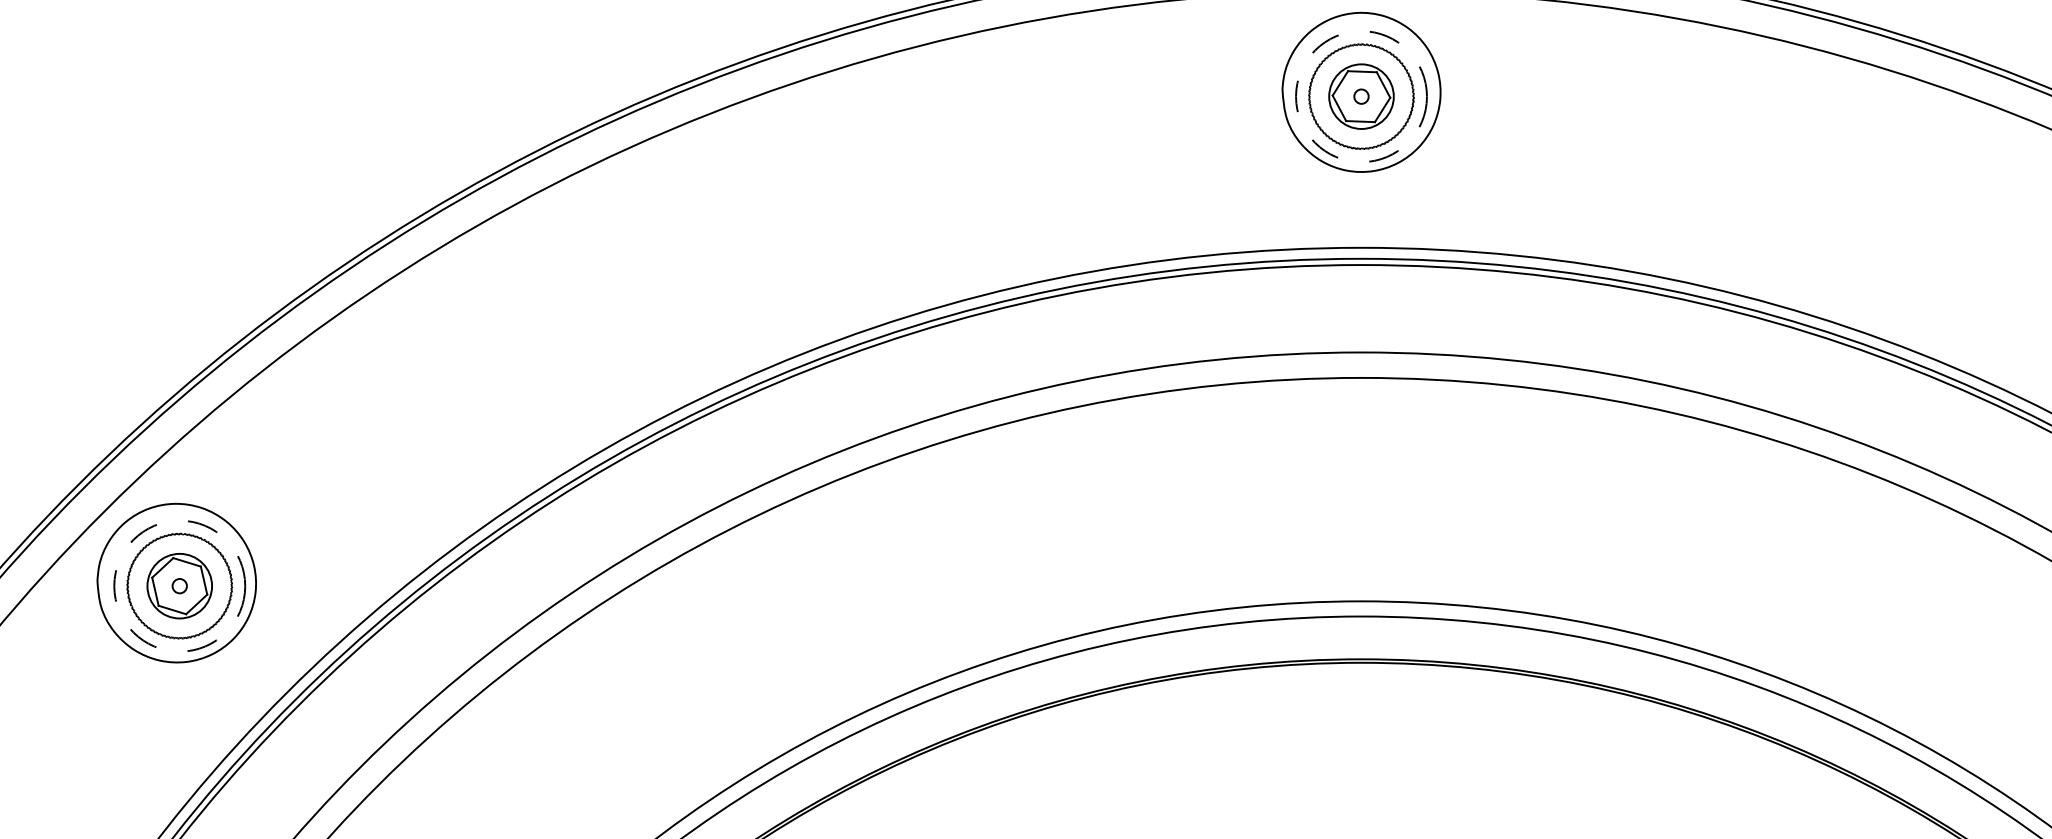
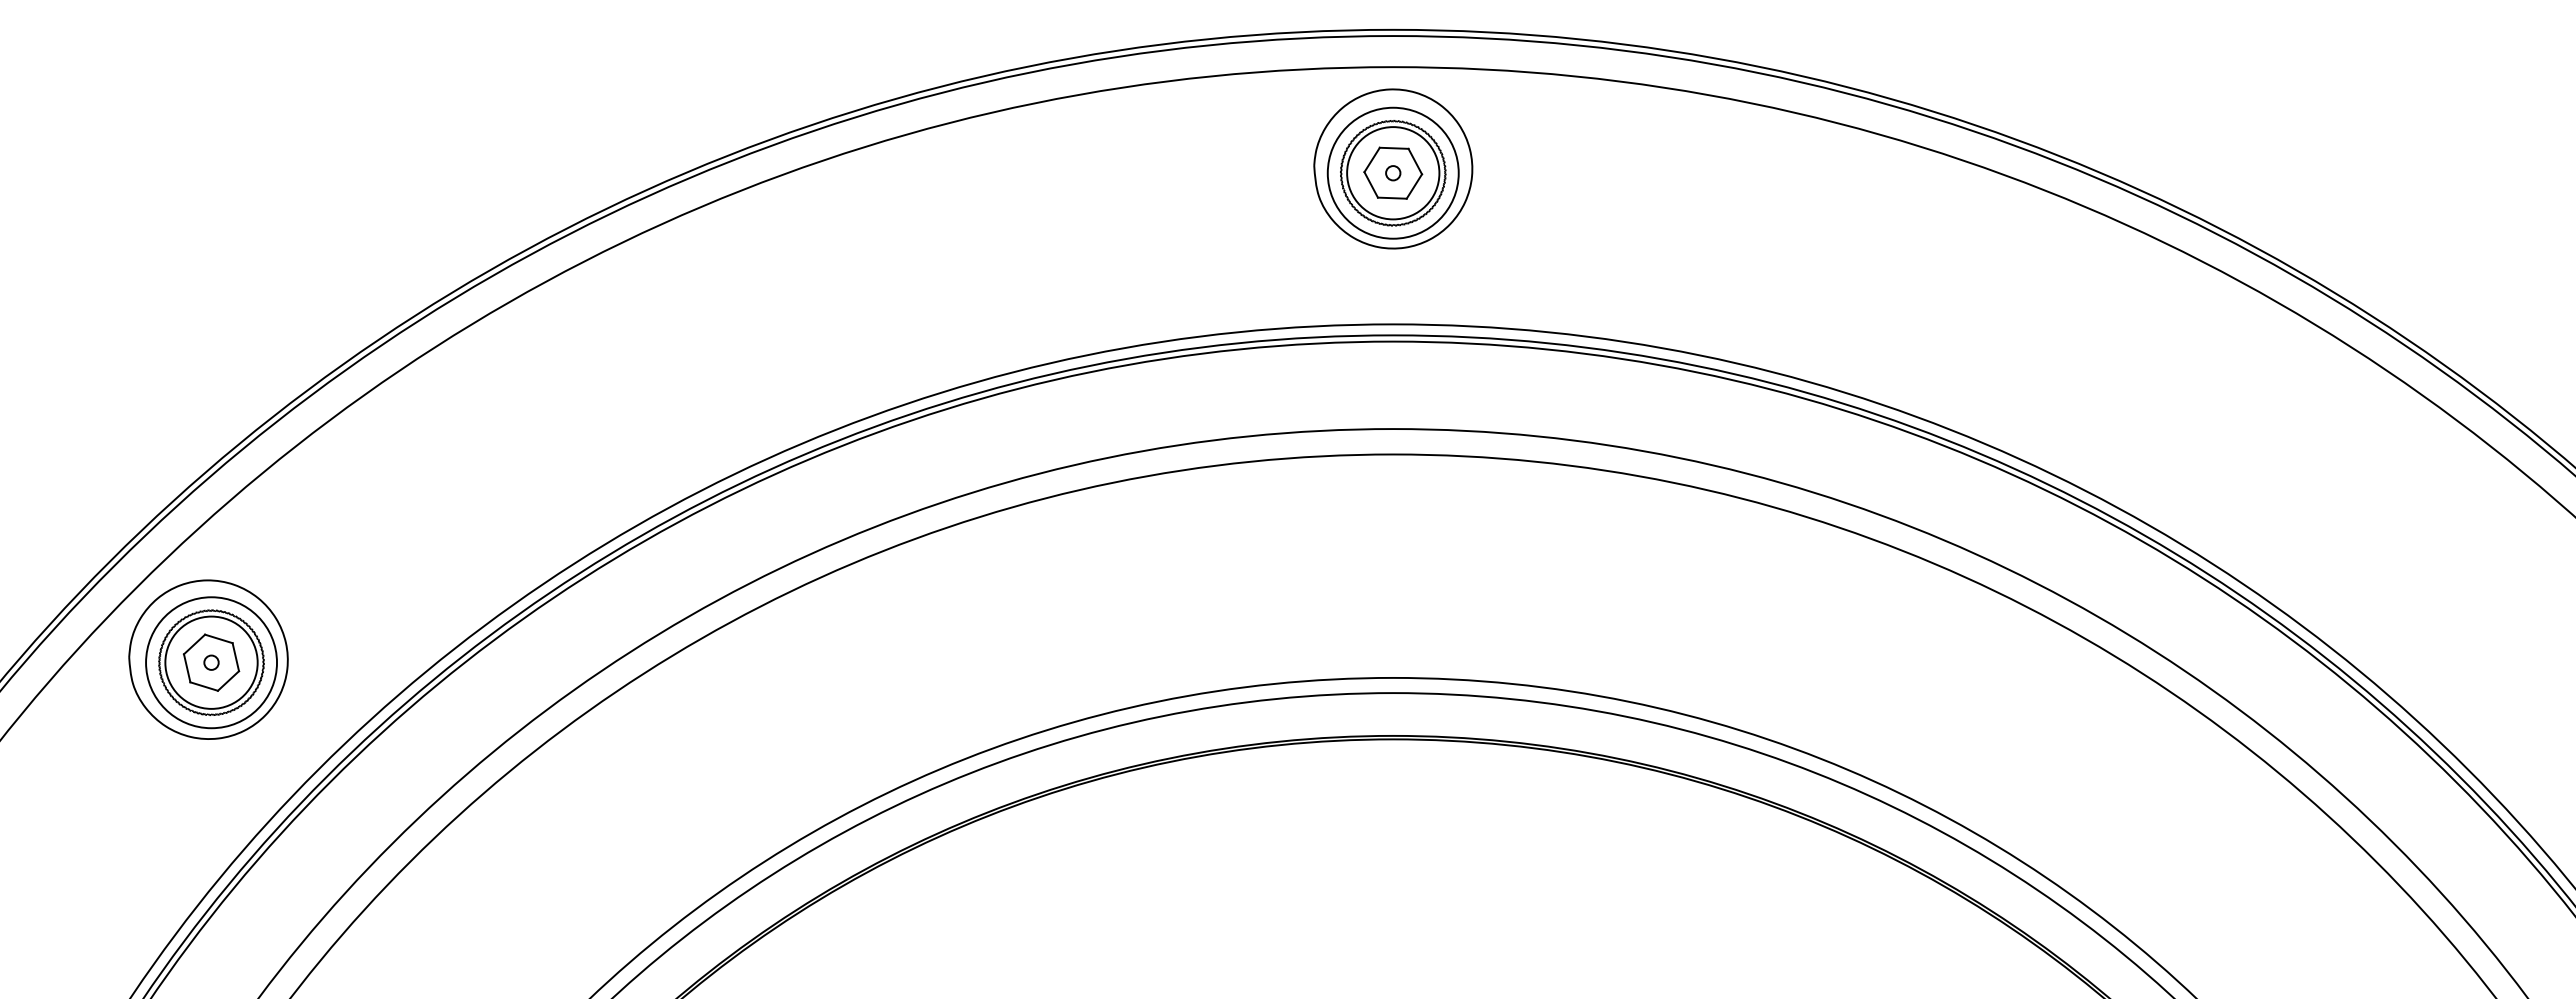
circle: (1360, 95) -> (1392, 172), dashed -> solid
circle: (1361, 96) -> (1393, 173), size x1.43
circle: (179, 585) -> (211, 662), dashed -> solid
circle: (179, 585) -> (211, 662), size x1.43

